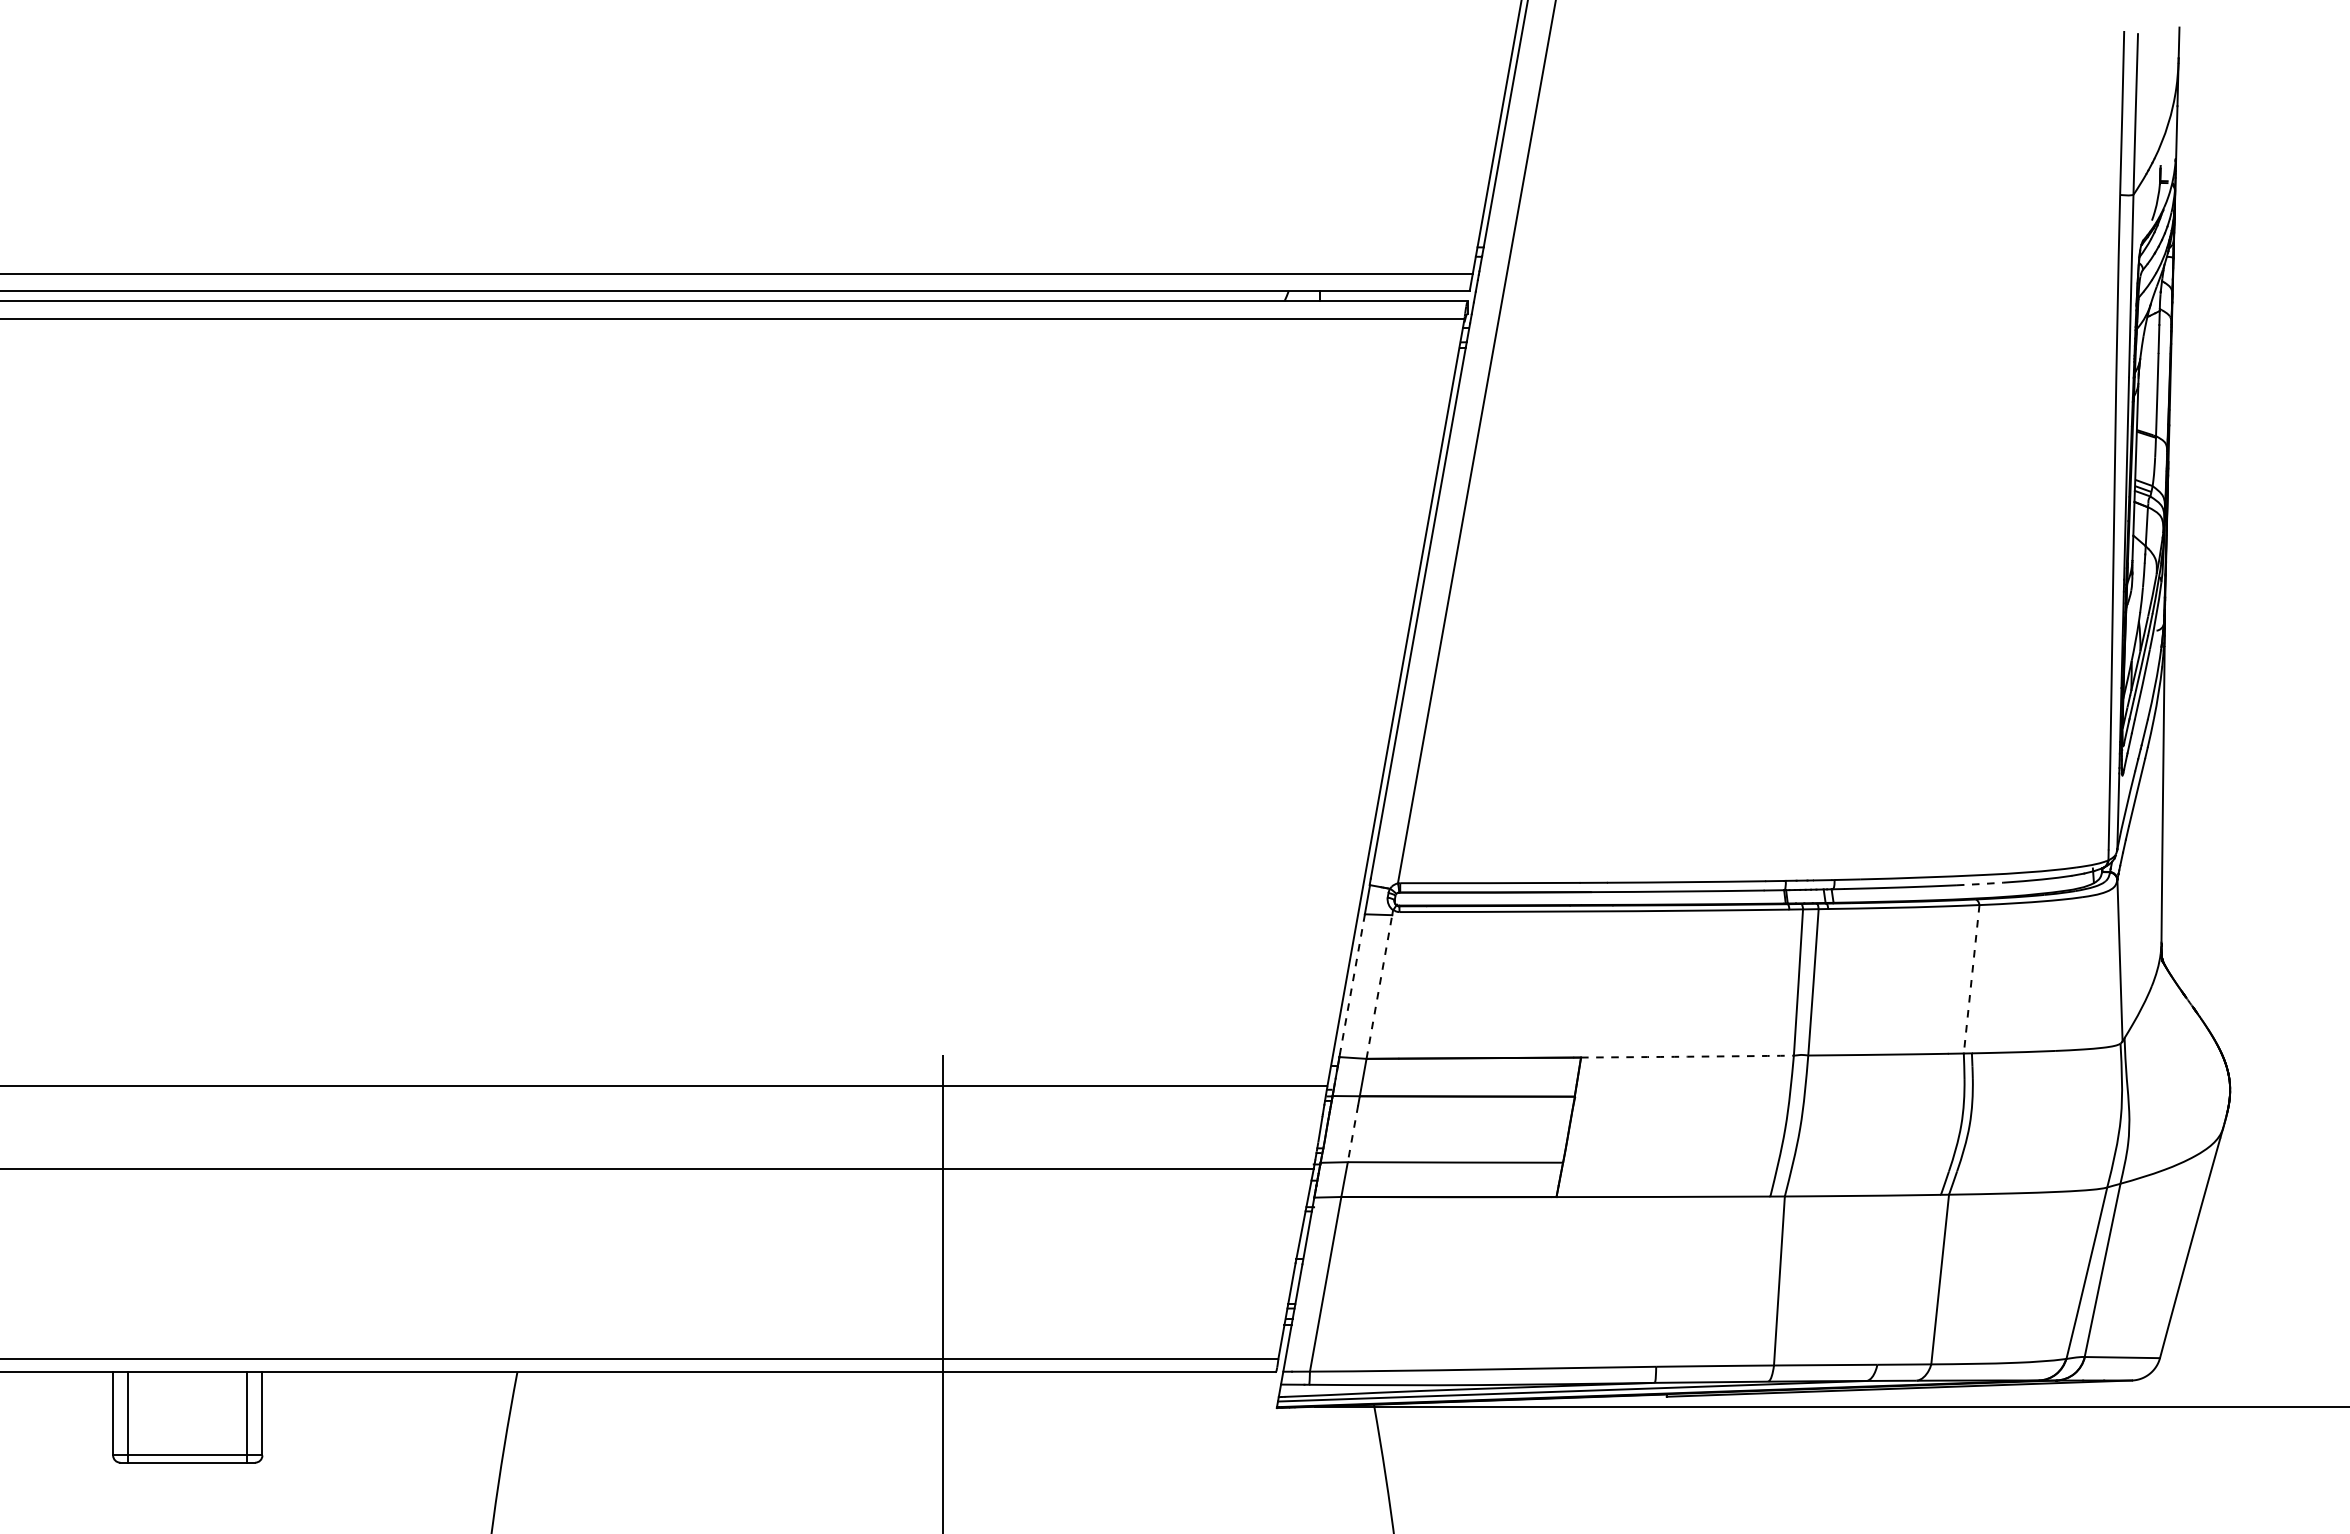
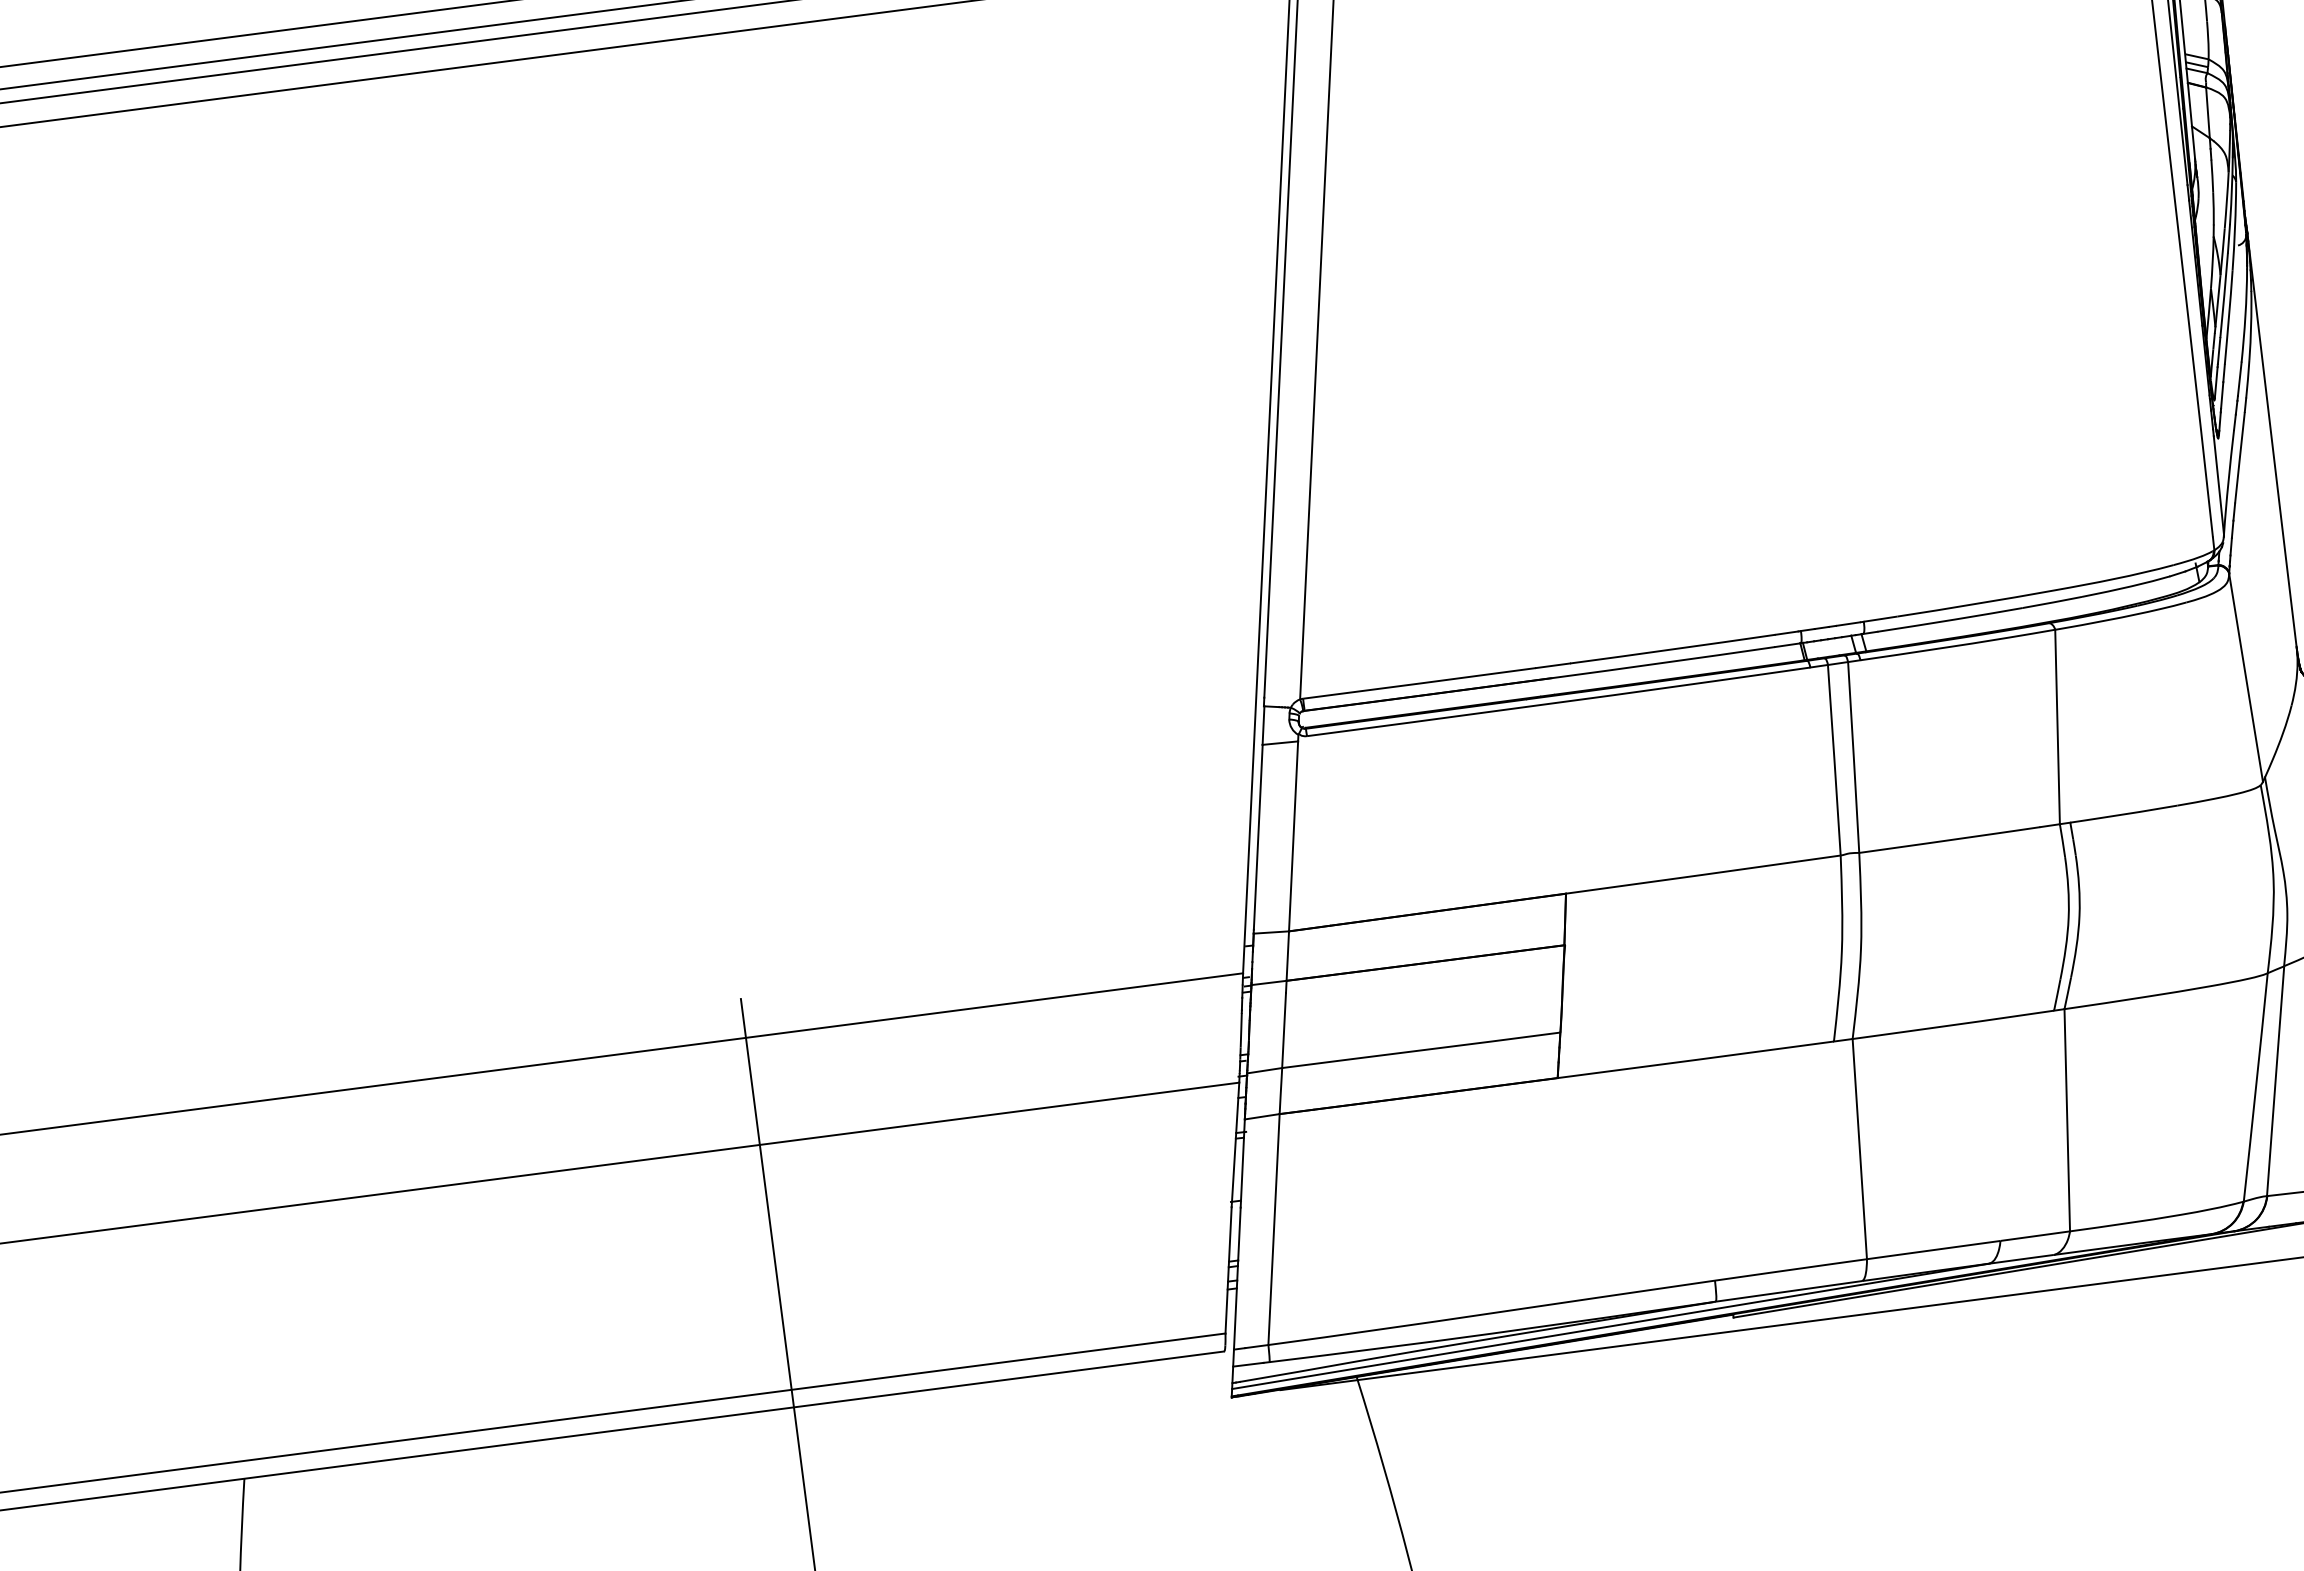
line: (1980, 884) -> (2053, 603), dashed -> solid
line: (1971, 979) -> (2057, 727), dashed -> solid
line: (1352, 984) -> (1258, 837), dashed -> solid
line: (1379, 987) -> (1293, 836), dashed -> solid
arc: (1687, 1056) -> (1703, 874), dashed -> solid
line: (1352, 1133) -> (1283, 1030), dashed -> solid

